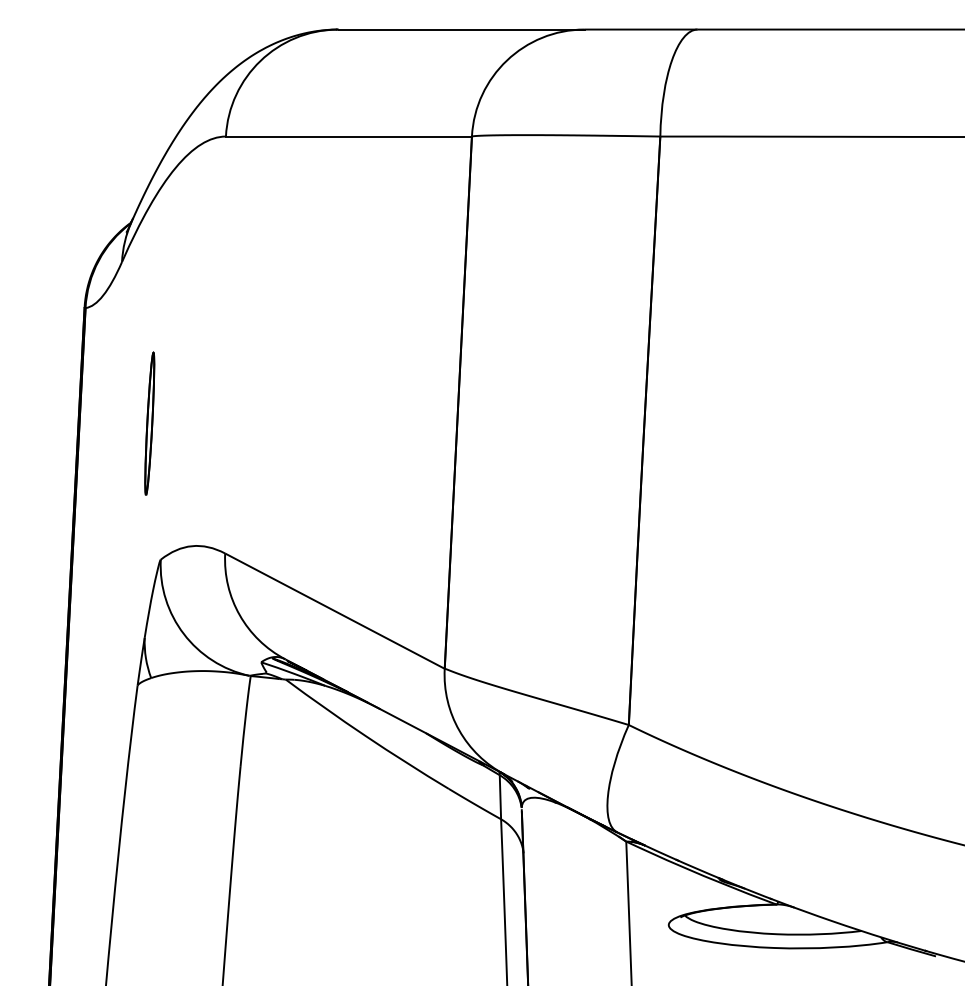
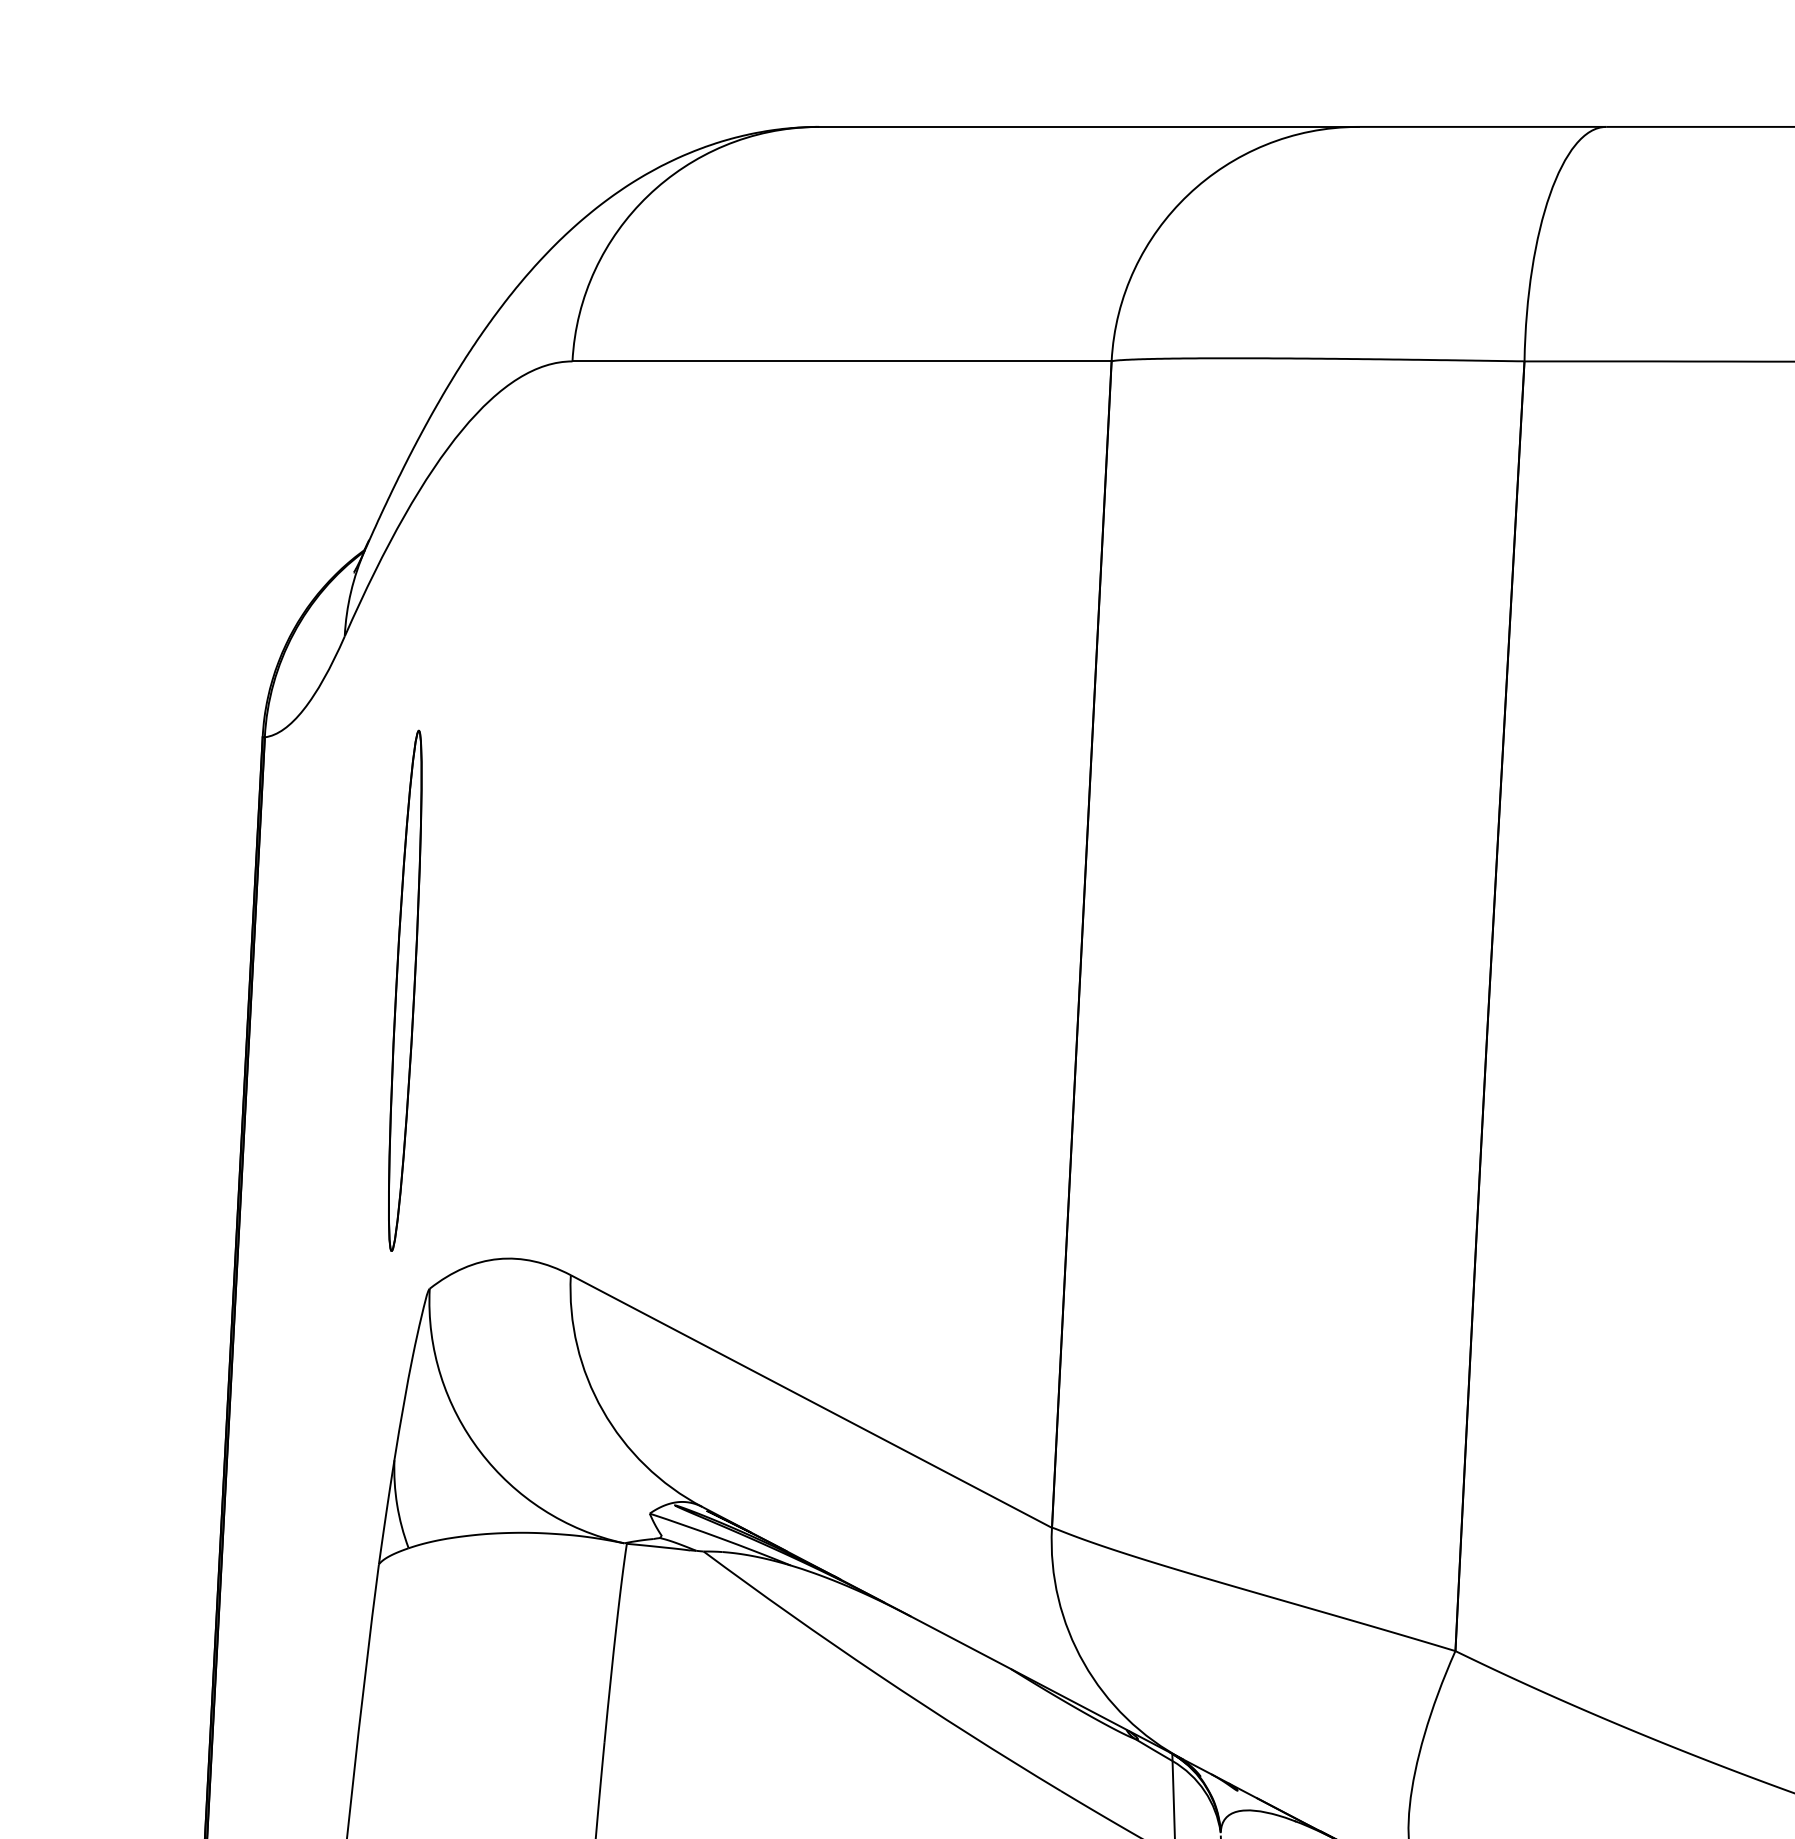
part: (149, 423) -> (404, 990), size x1.67

